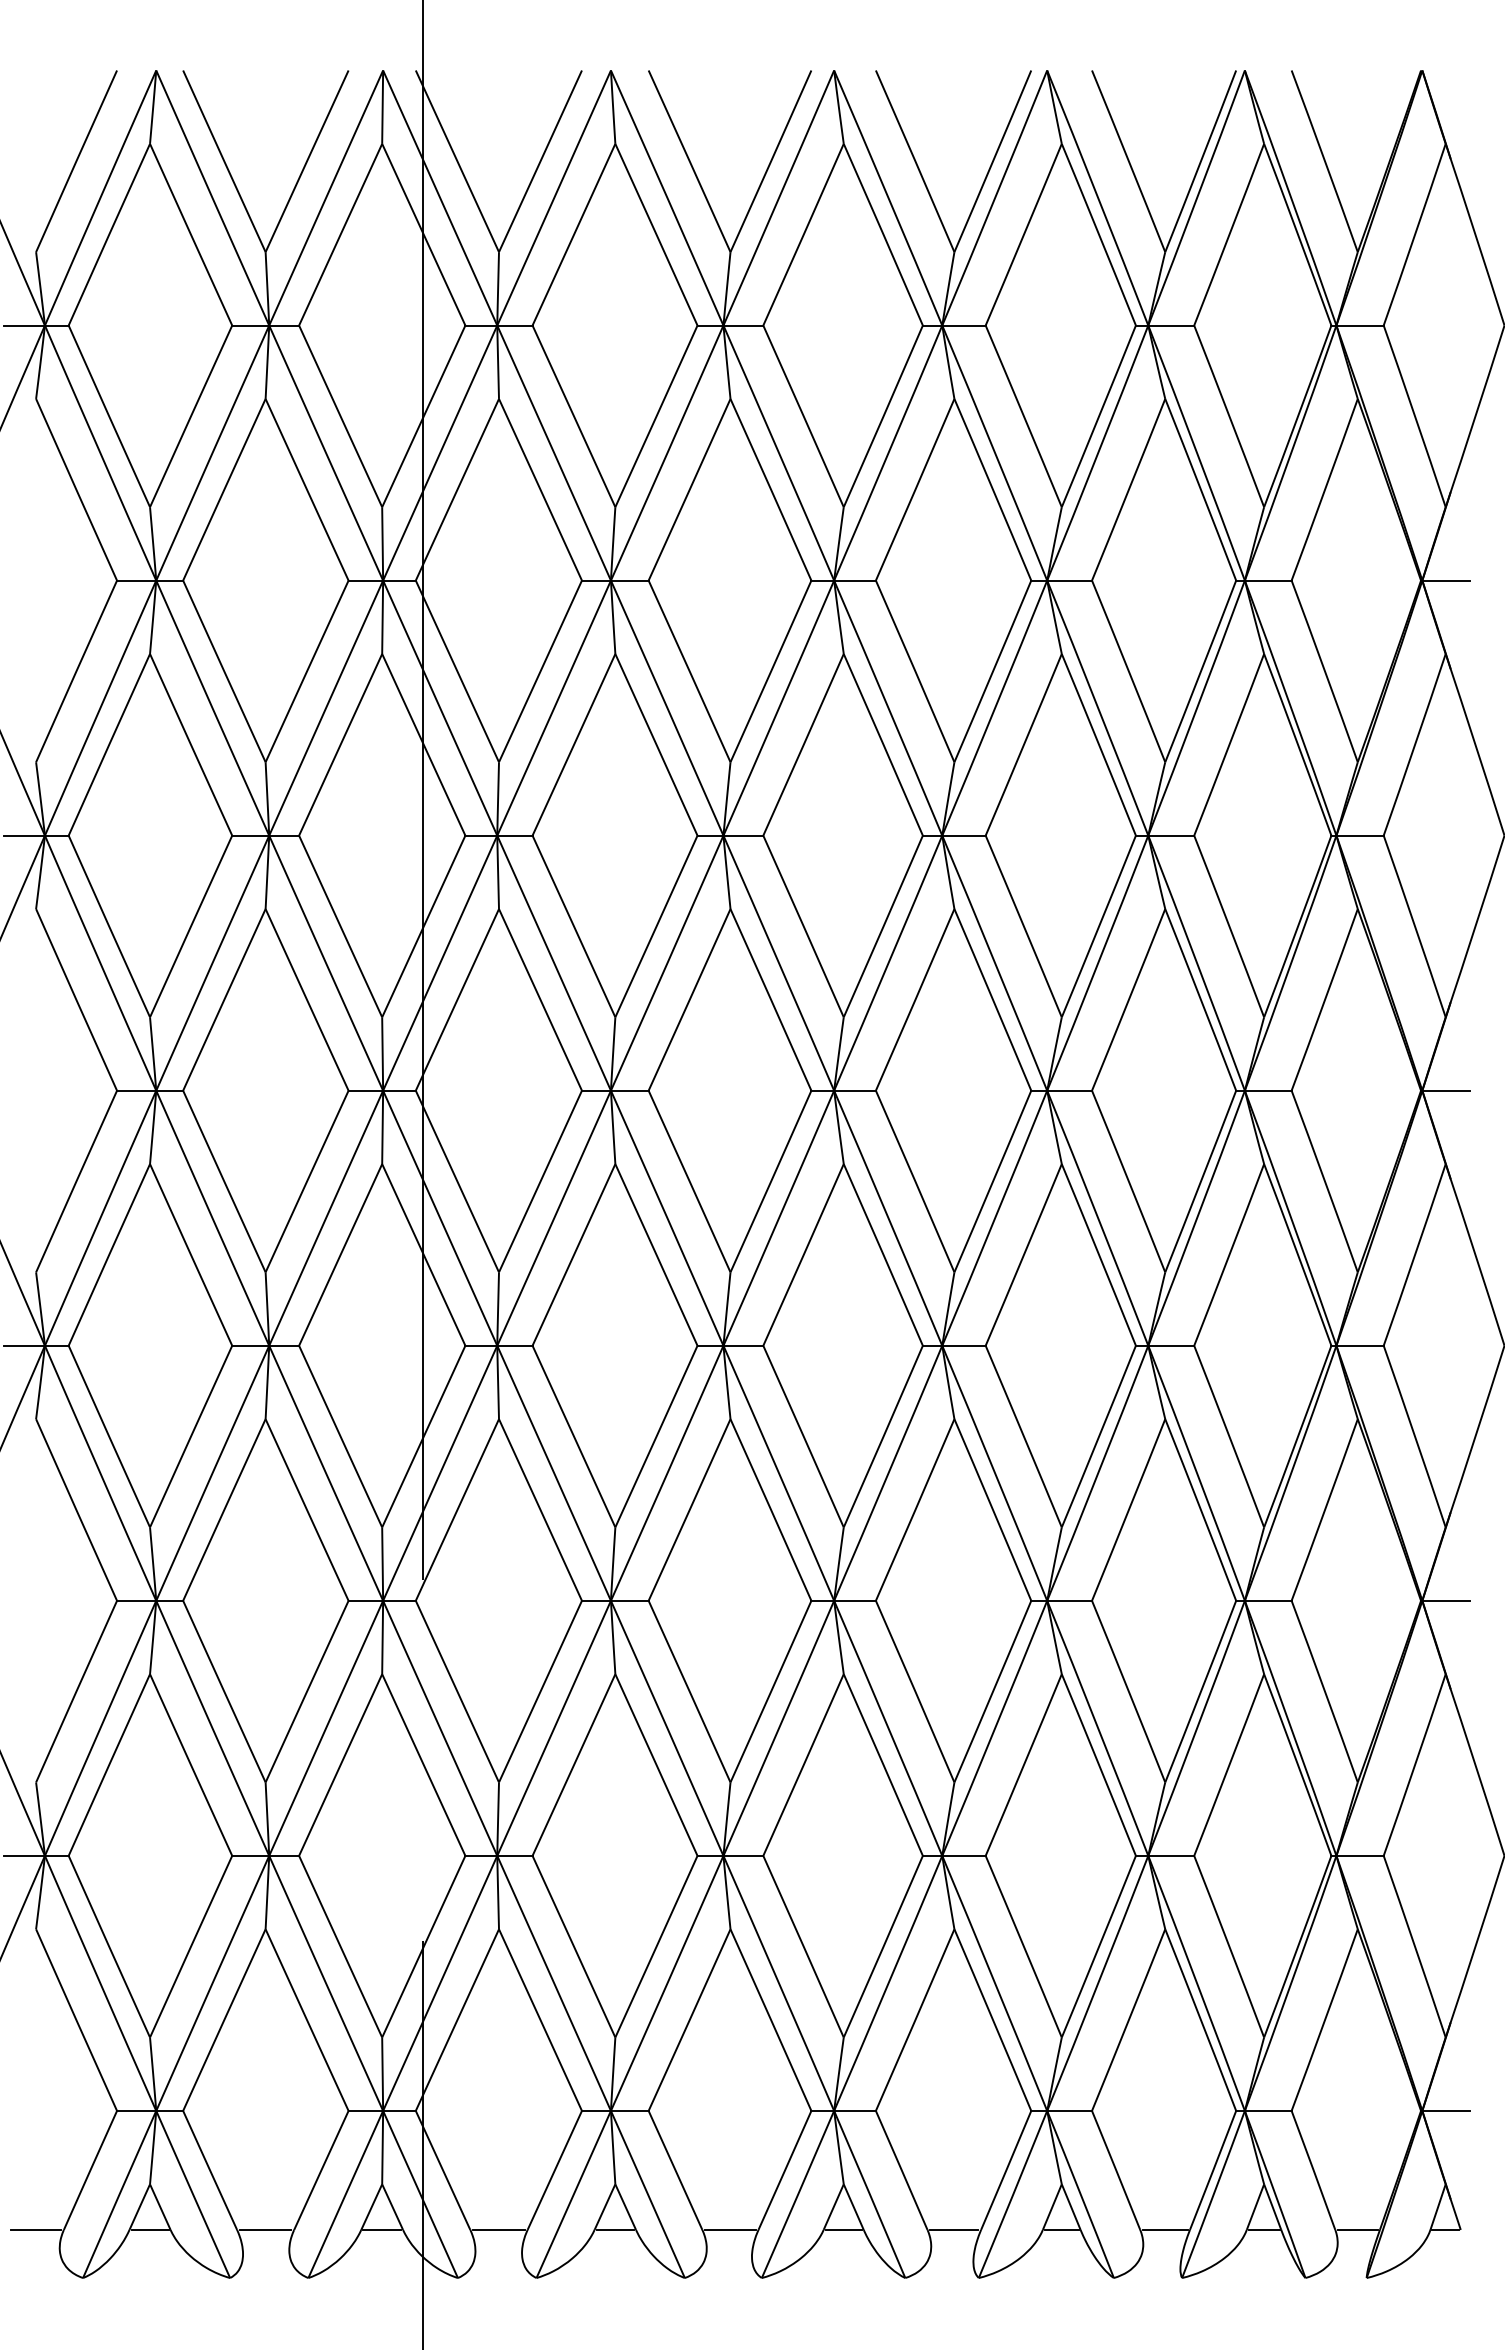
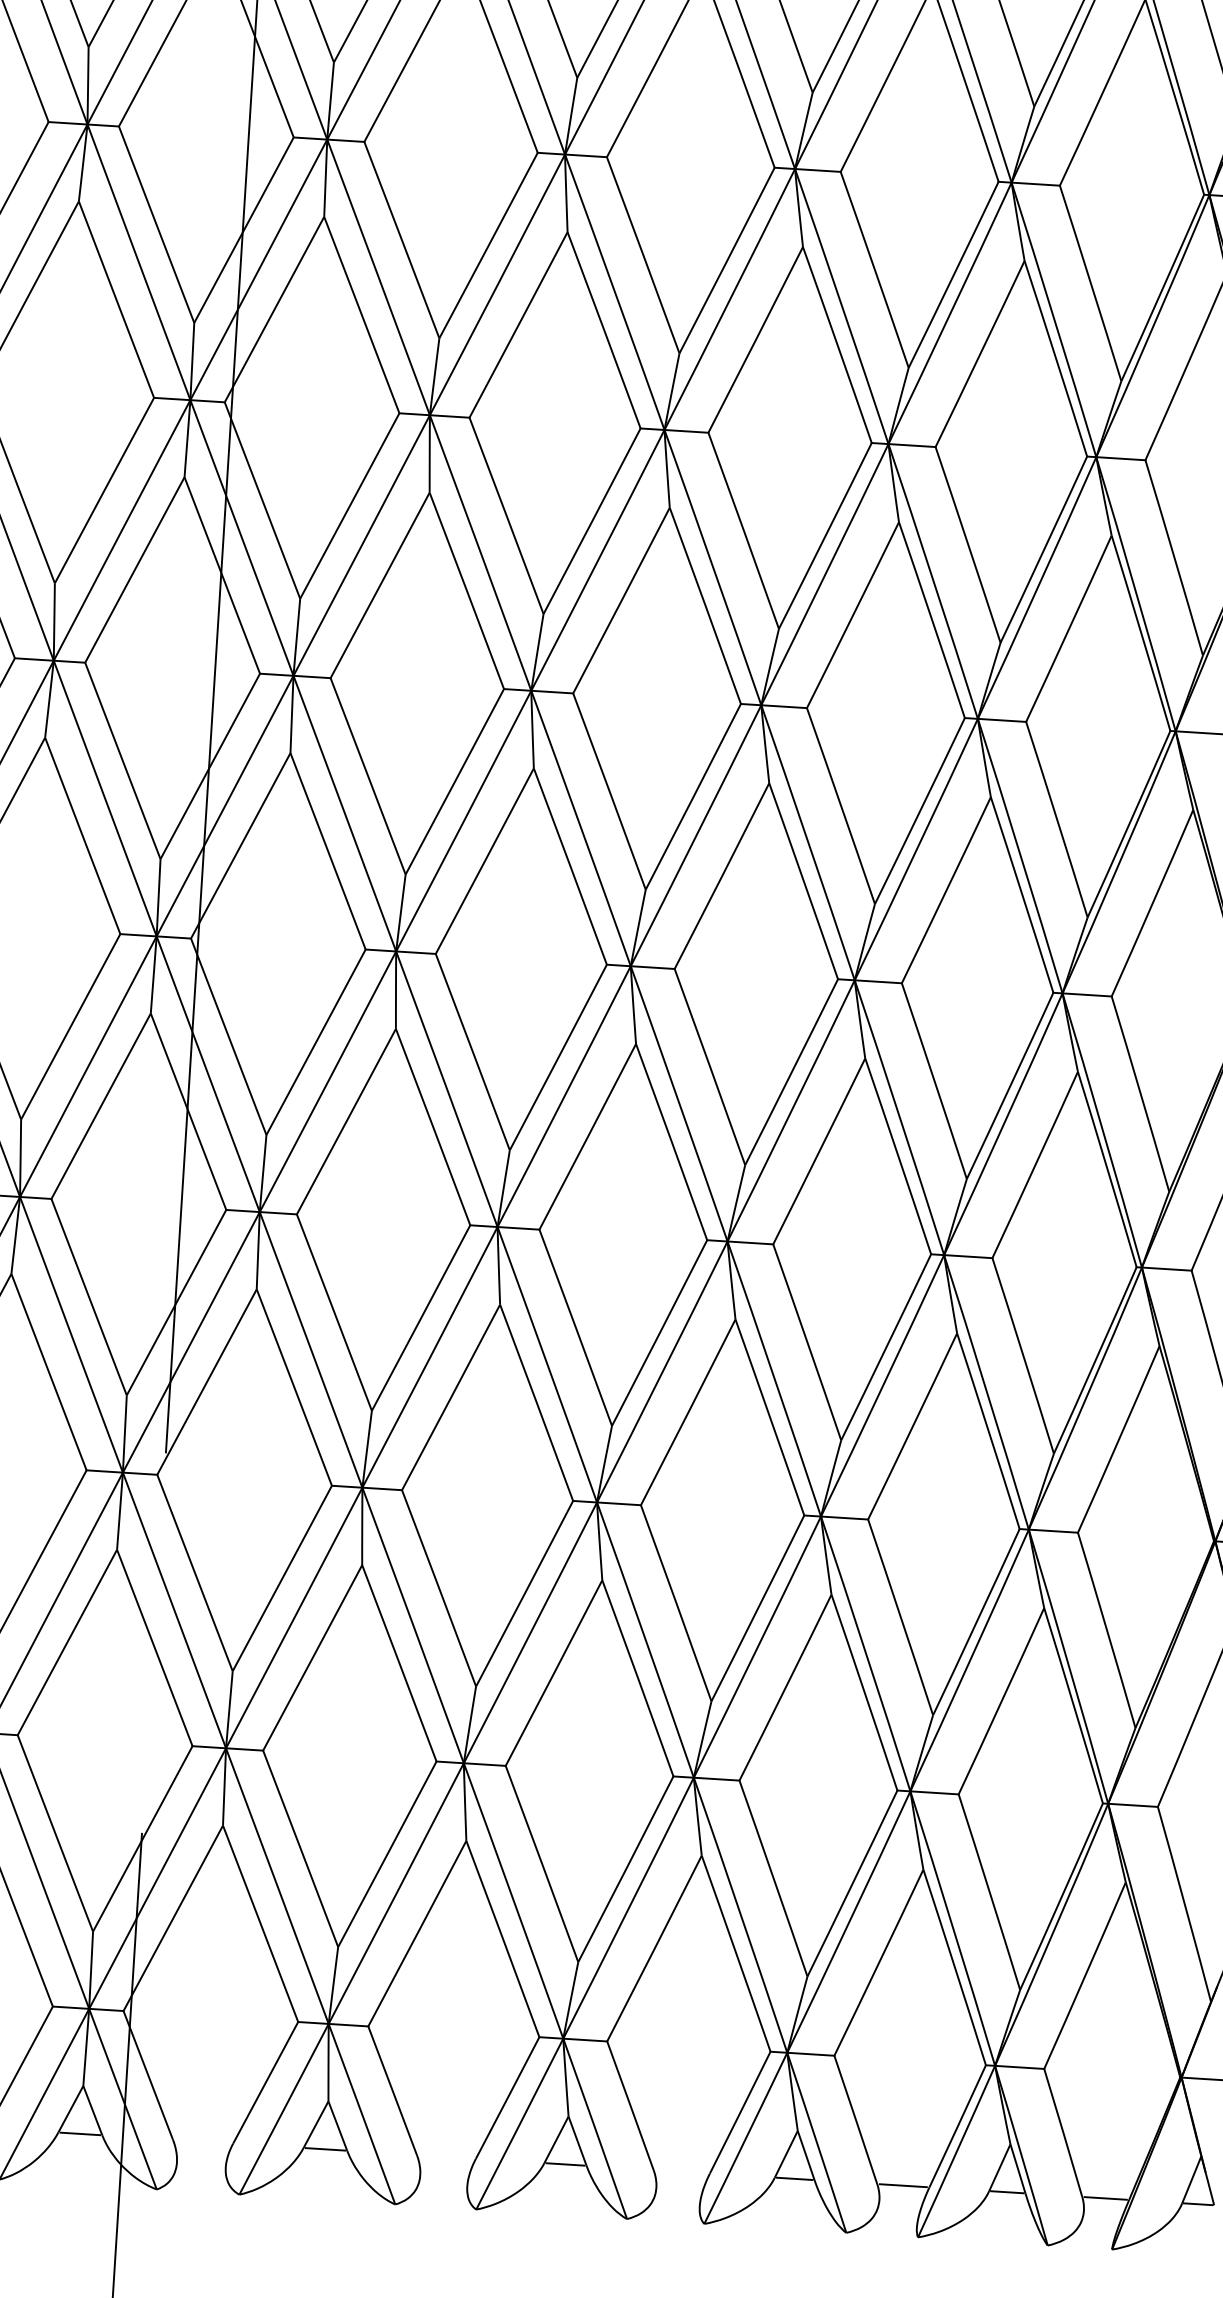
line: (498, 2229) -> (202, 2141), removed
line: (730, 2229) -> (446, 2156), removed
line: (954, 2229) -> (681, 2171), removed

